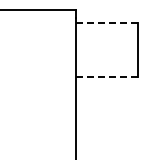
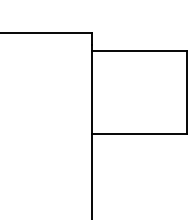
line: (106, 22) -> (138, 51), dashed -> solid
line: (106, 76) -> (138, 133), dashed -> solid

